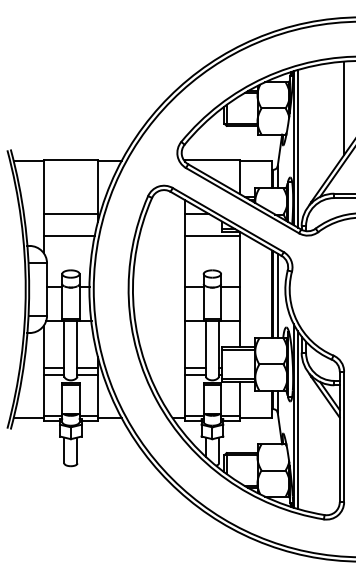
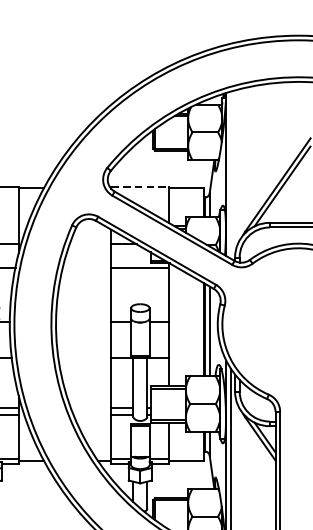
line: (344, 108) -> (280, 132), removed
line: (297, 148) -> (230, 174), removed
line: (212, 159) -> (140, 186), solid -> dashed

